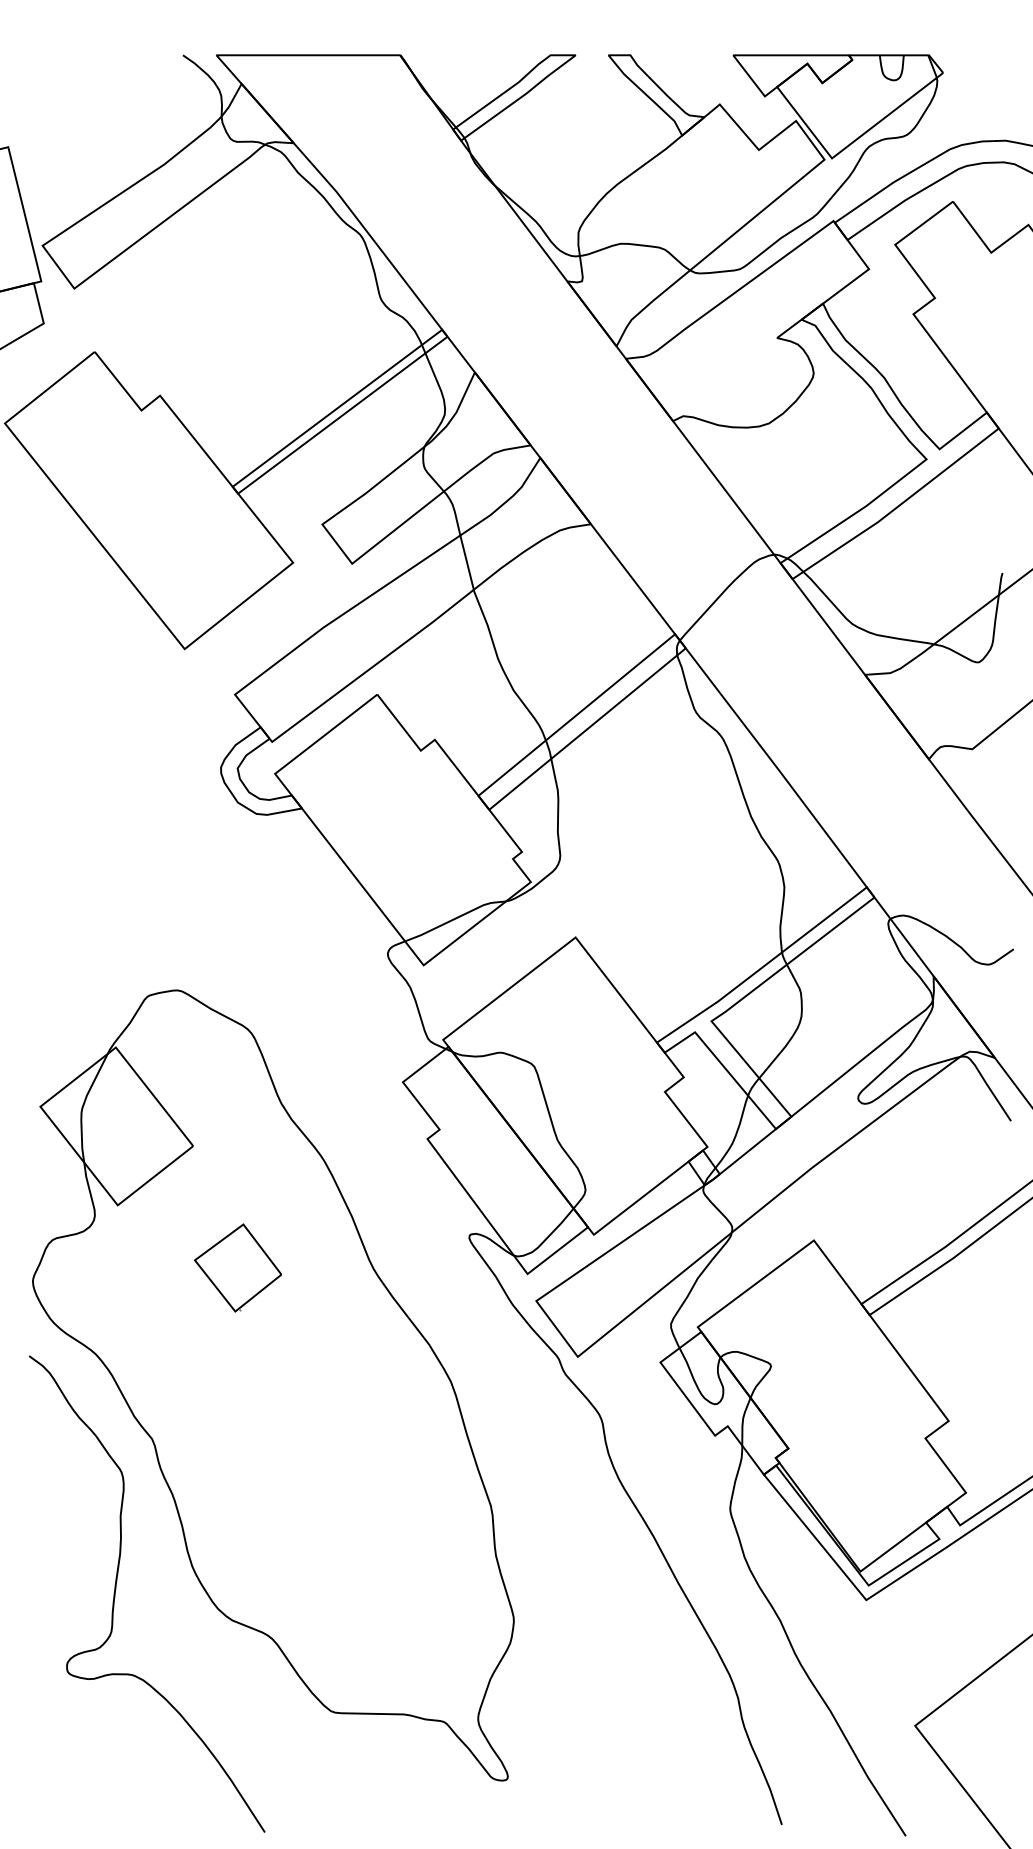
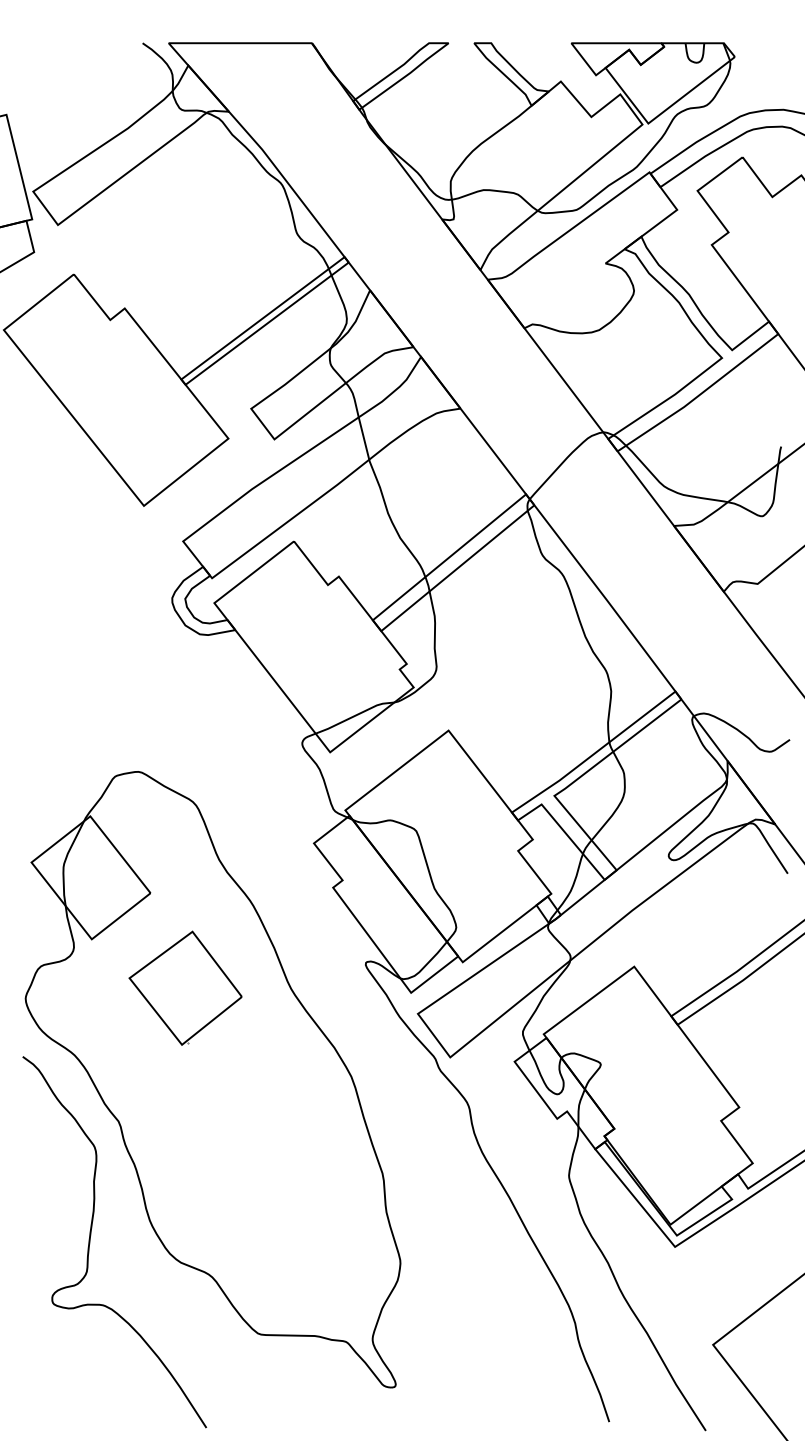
part: (238, 1267) -> (185, 987), size x1.67

